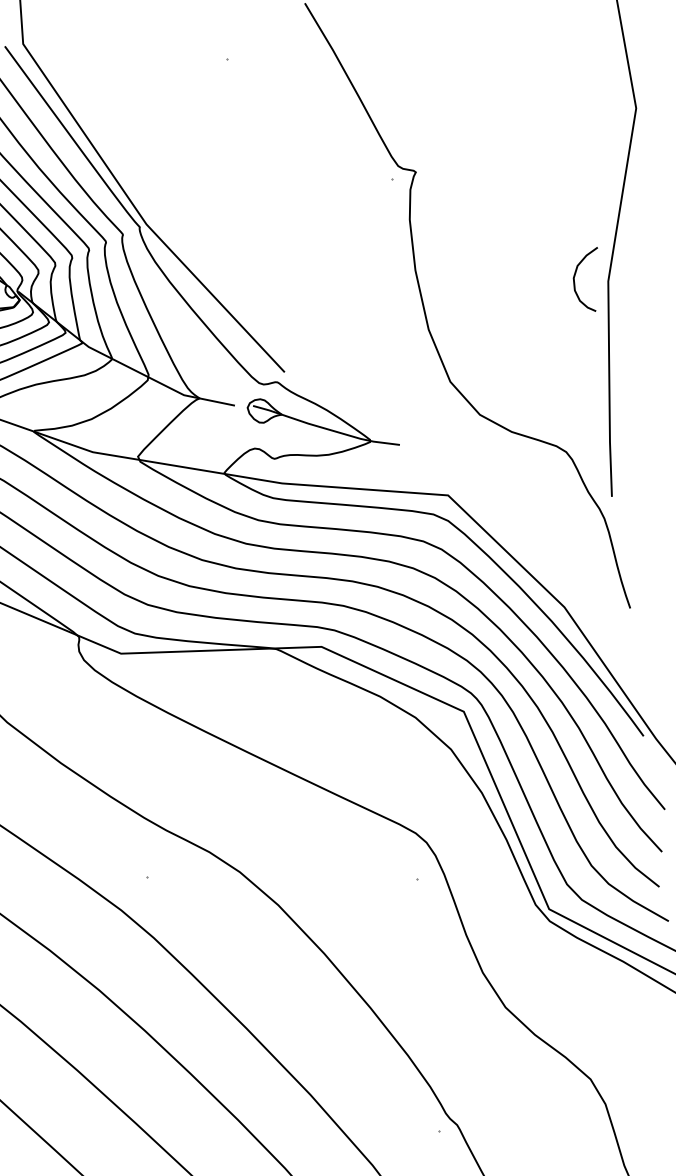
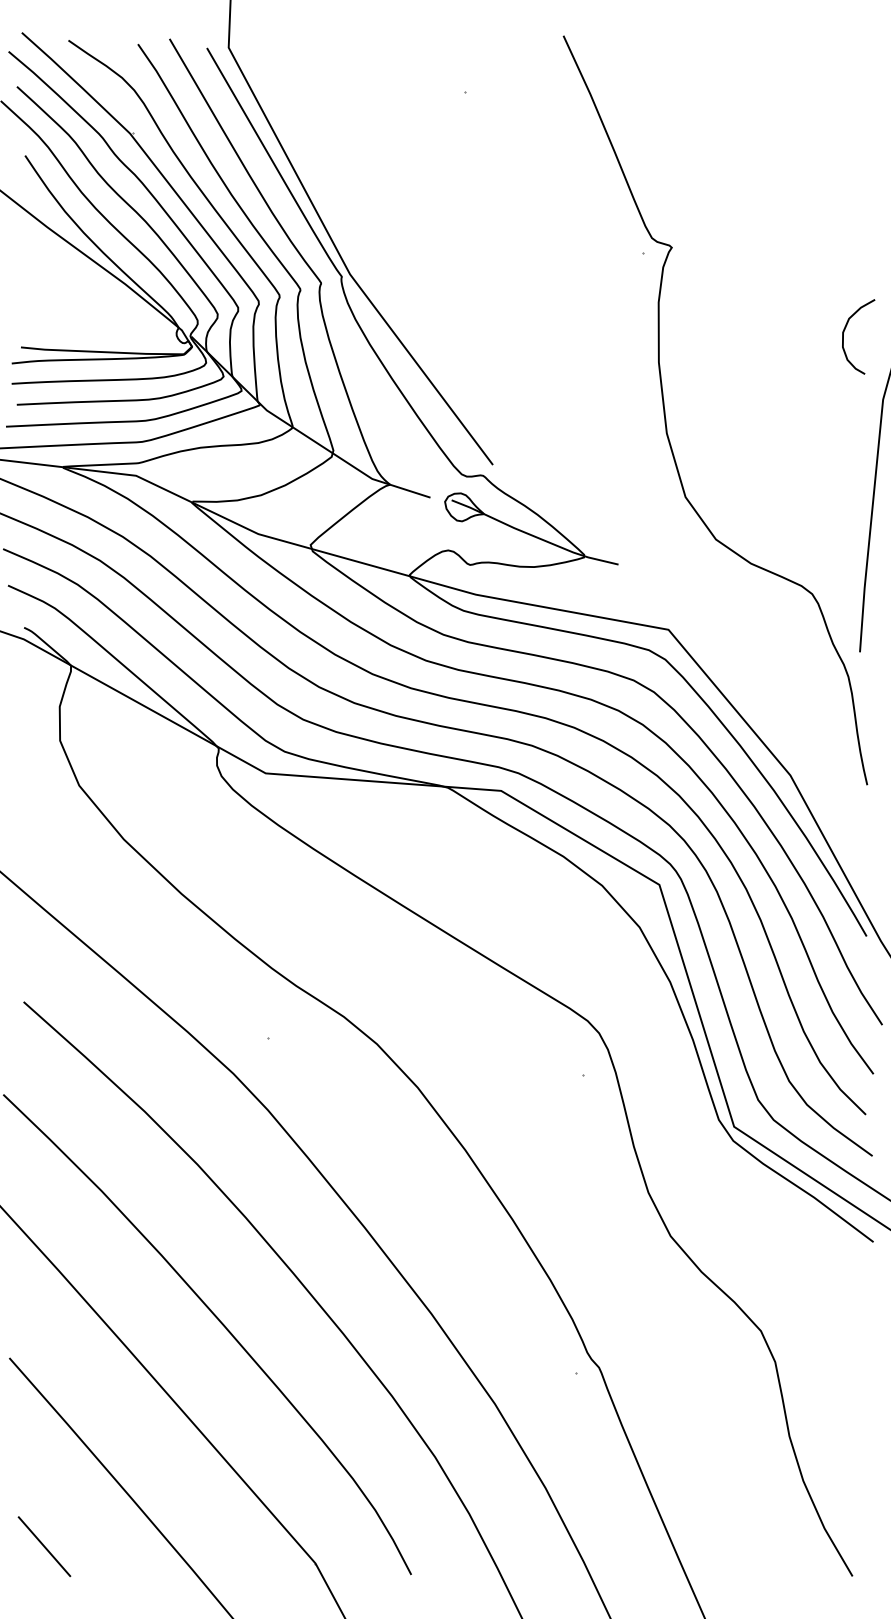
curve: (574, 277) -> (844, 332), moved

